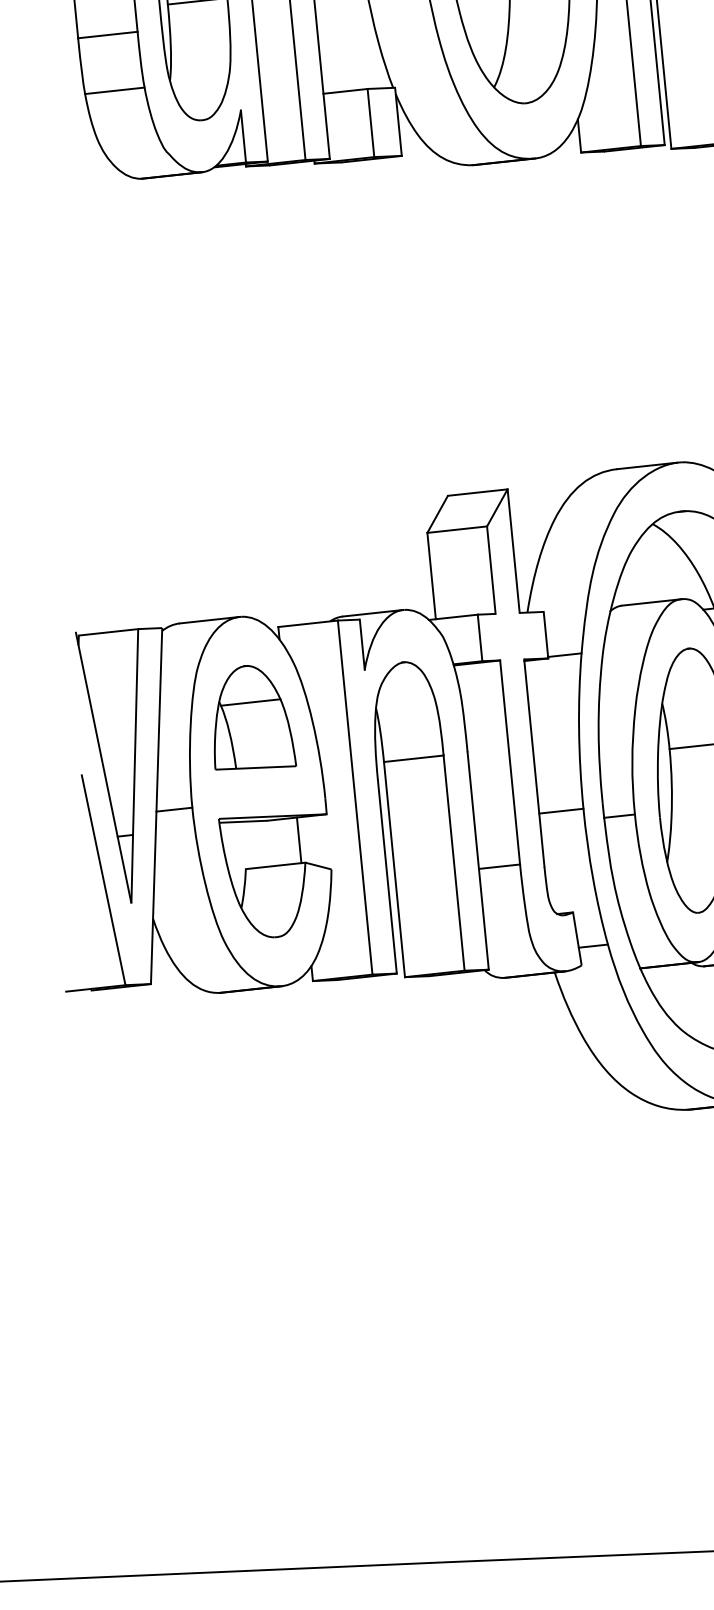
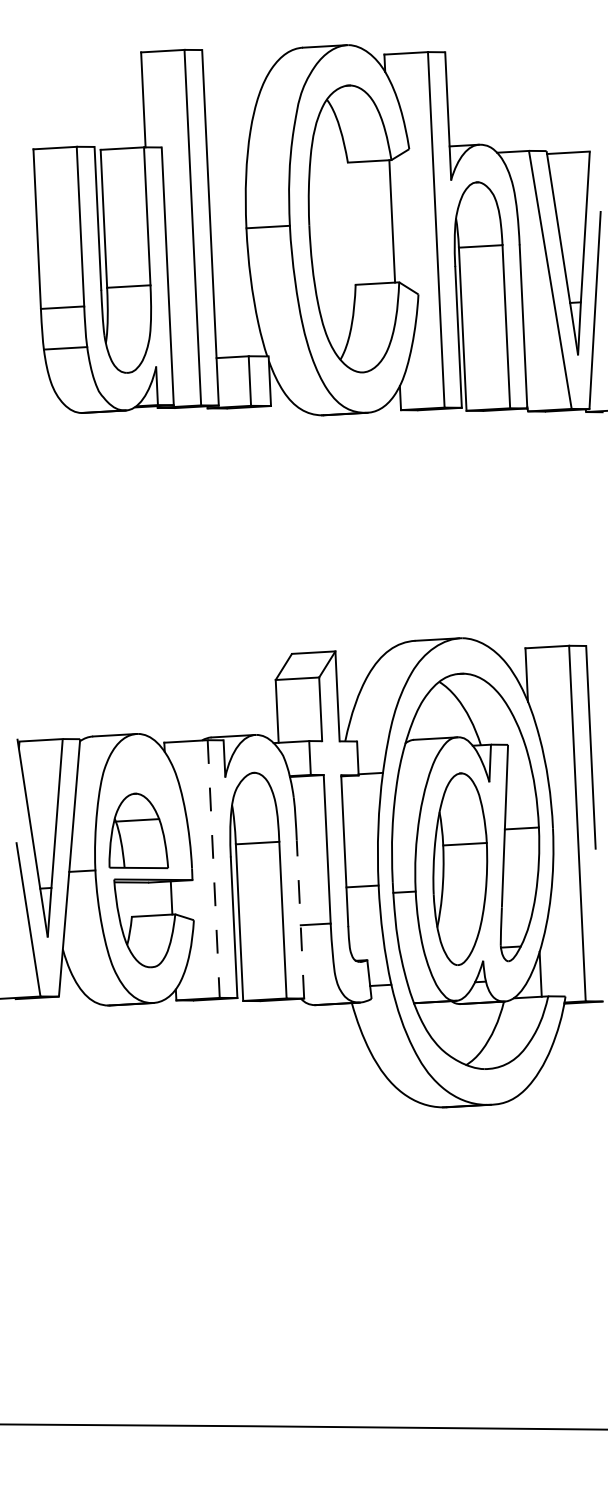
part: (252, 716) -> (138, 830), moved
line: (354, 798) -> (213, 869), solid -> dashed
line: (478, 861) -> (300, 919), solid -> dashed

